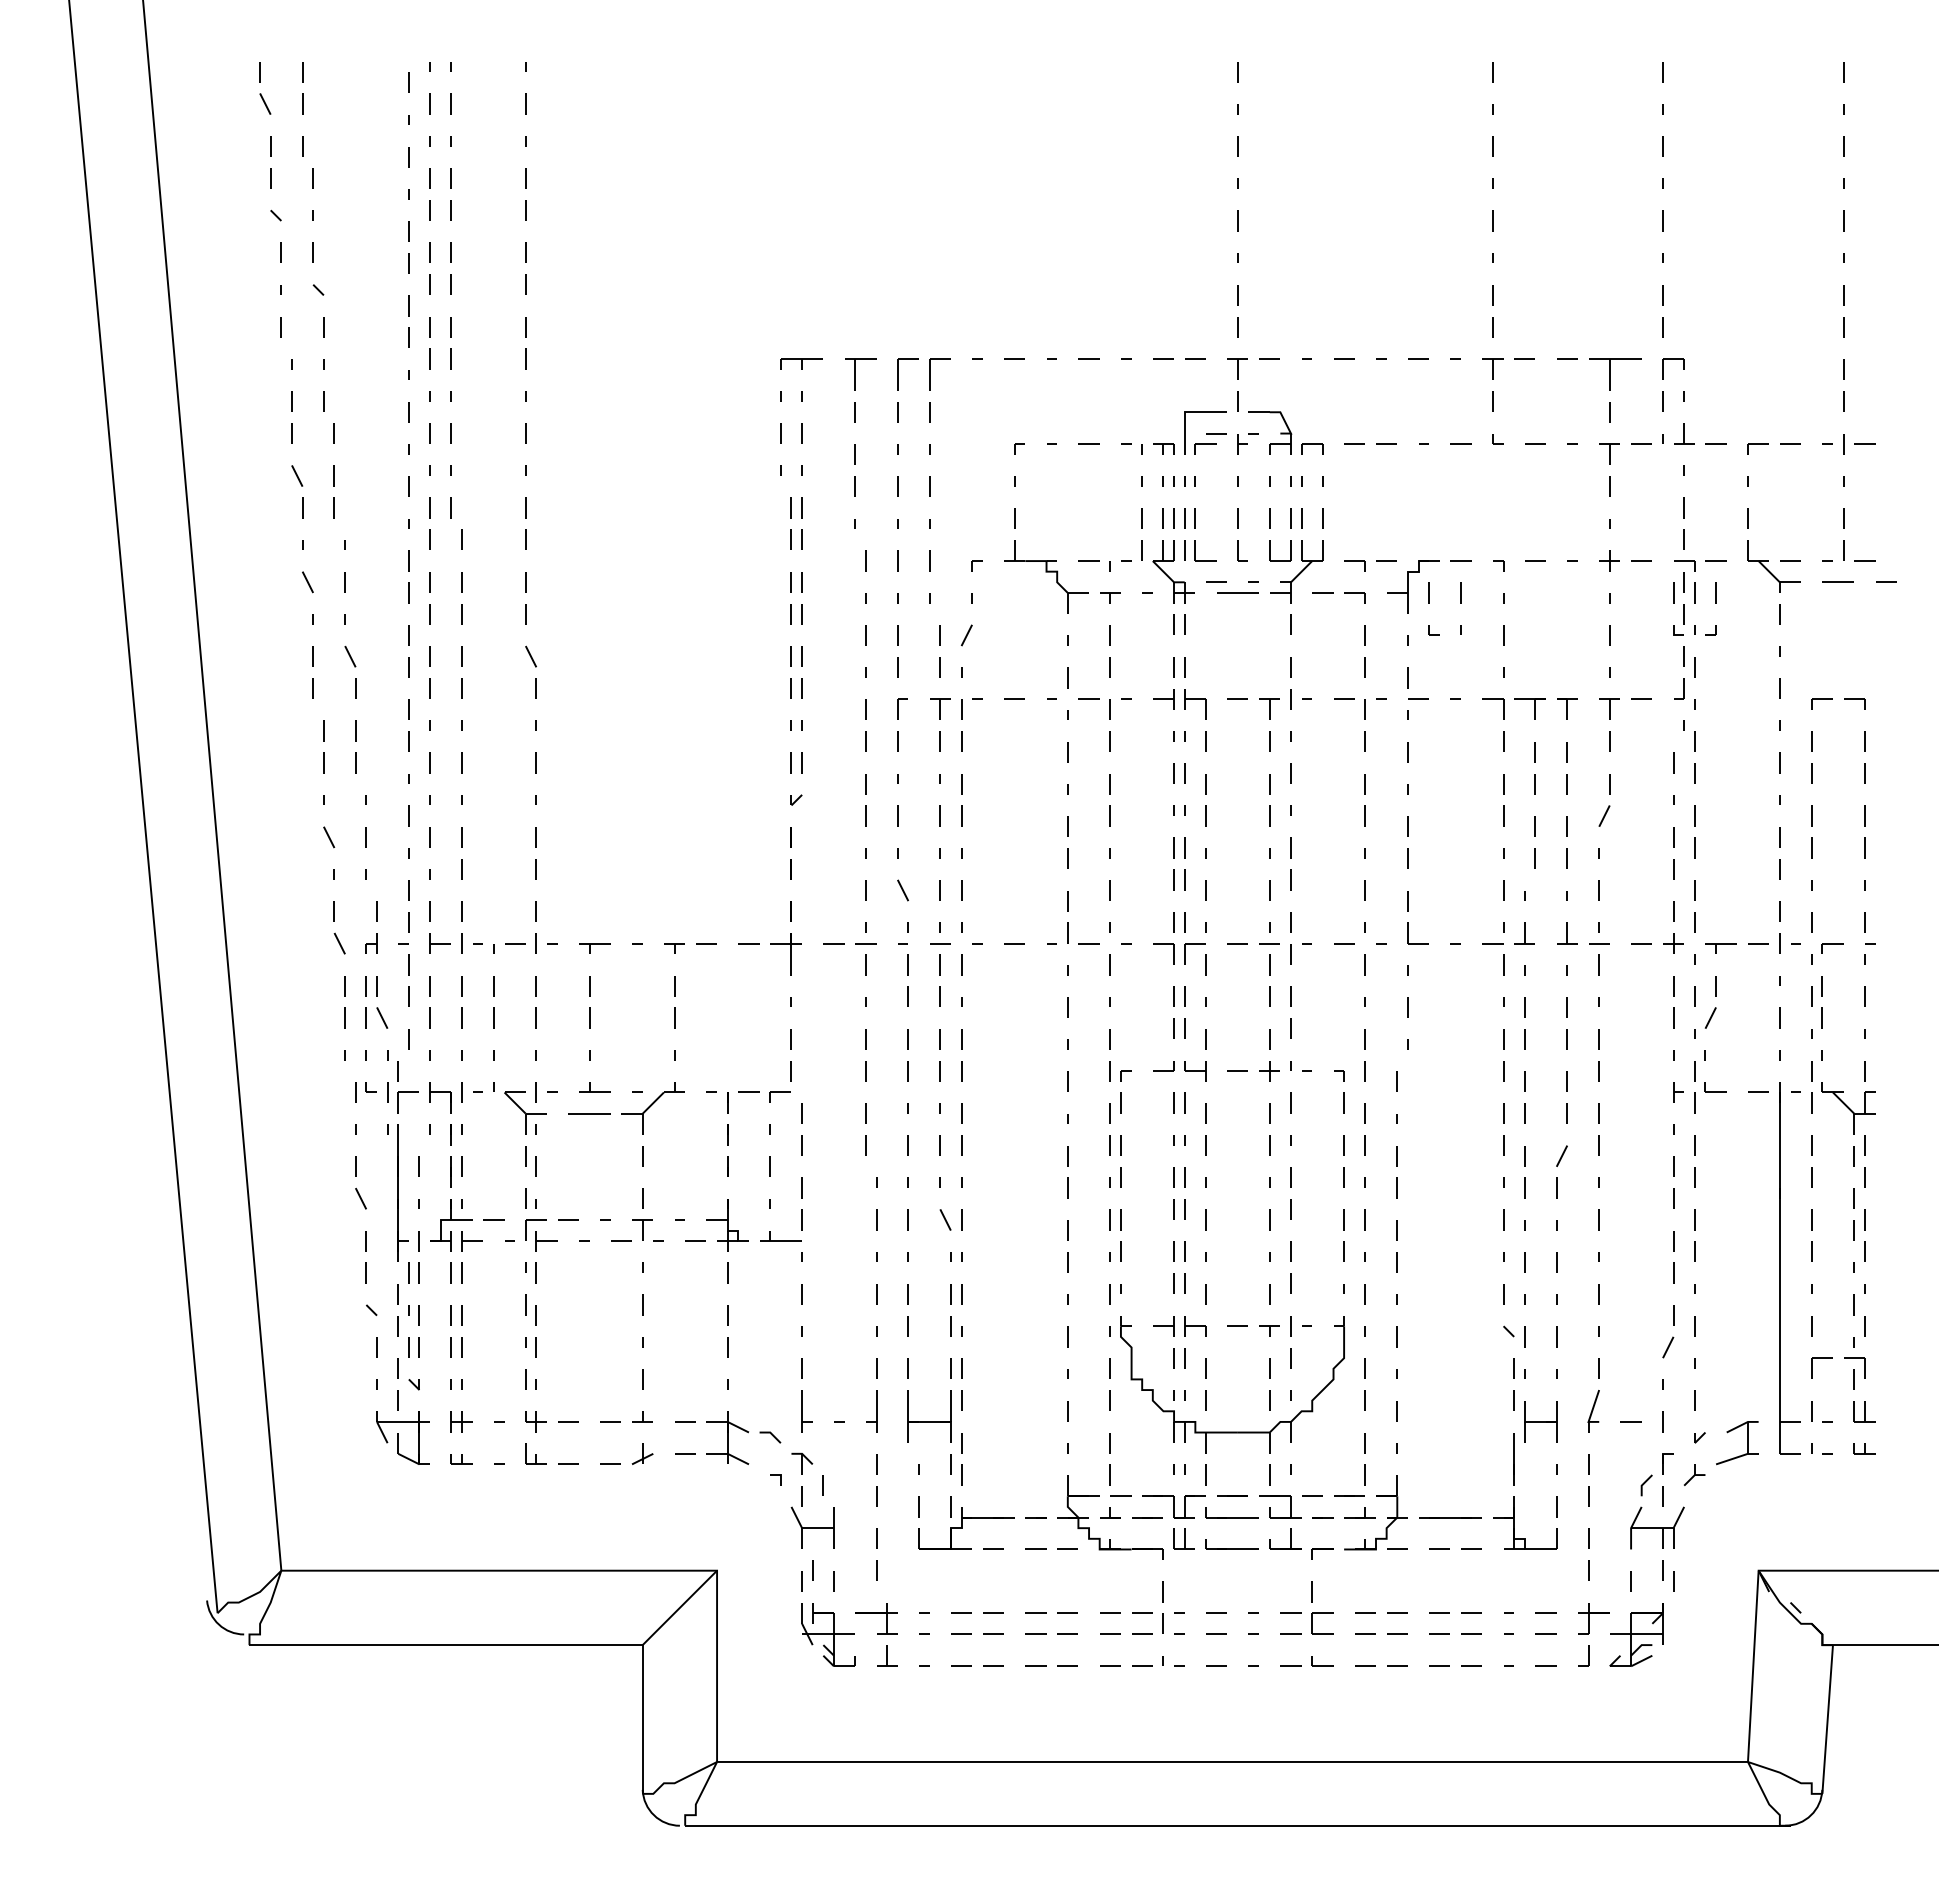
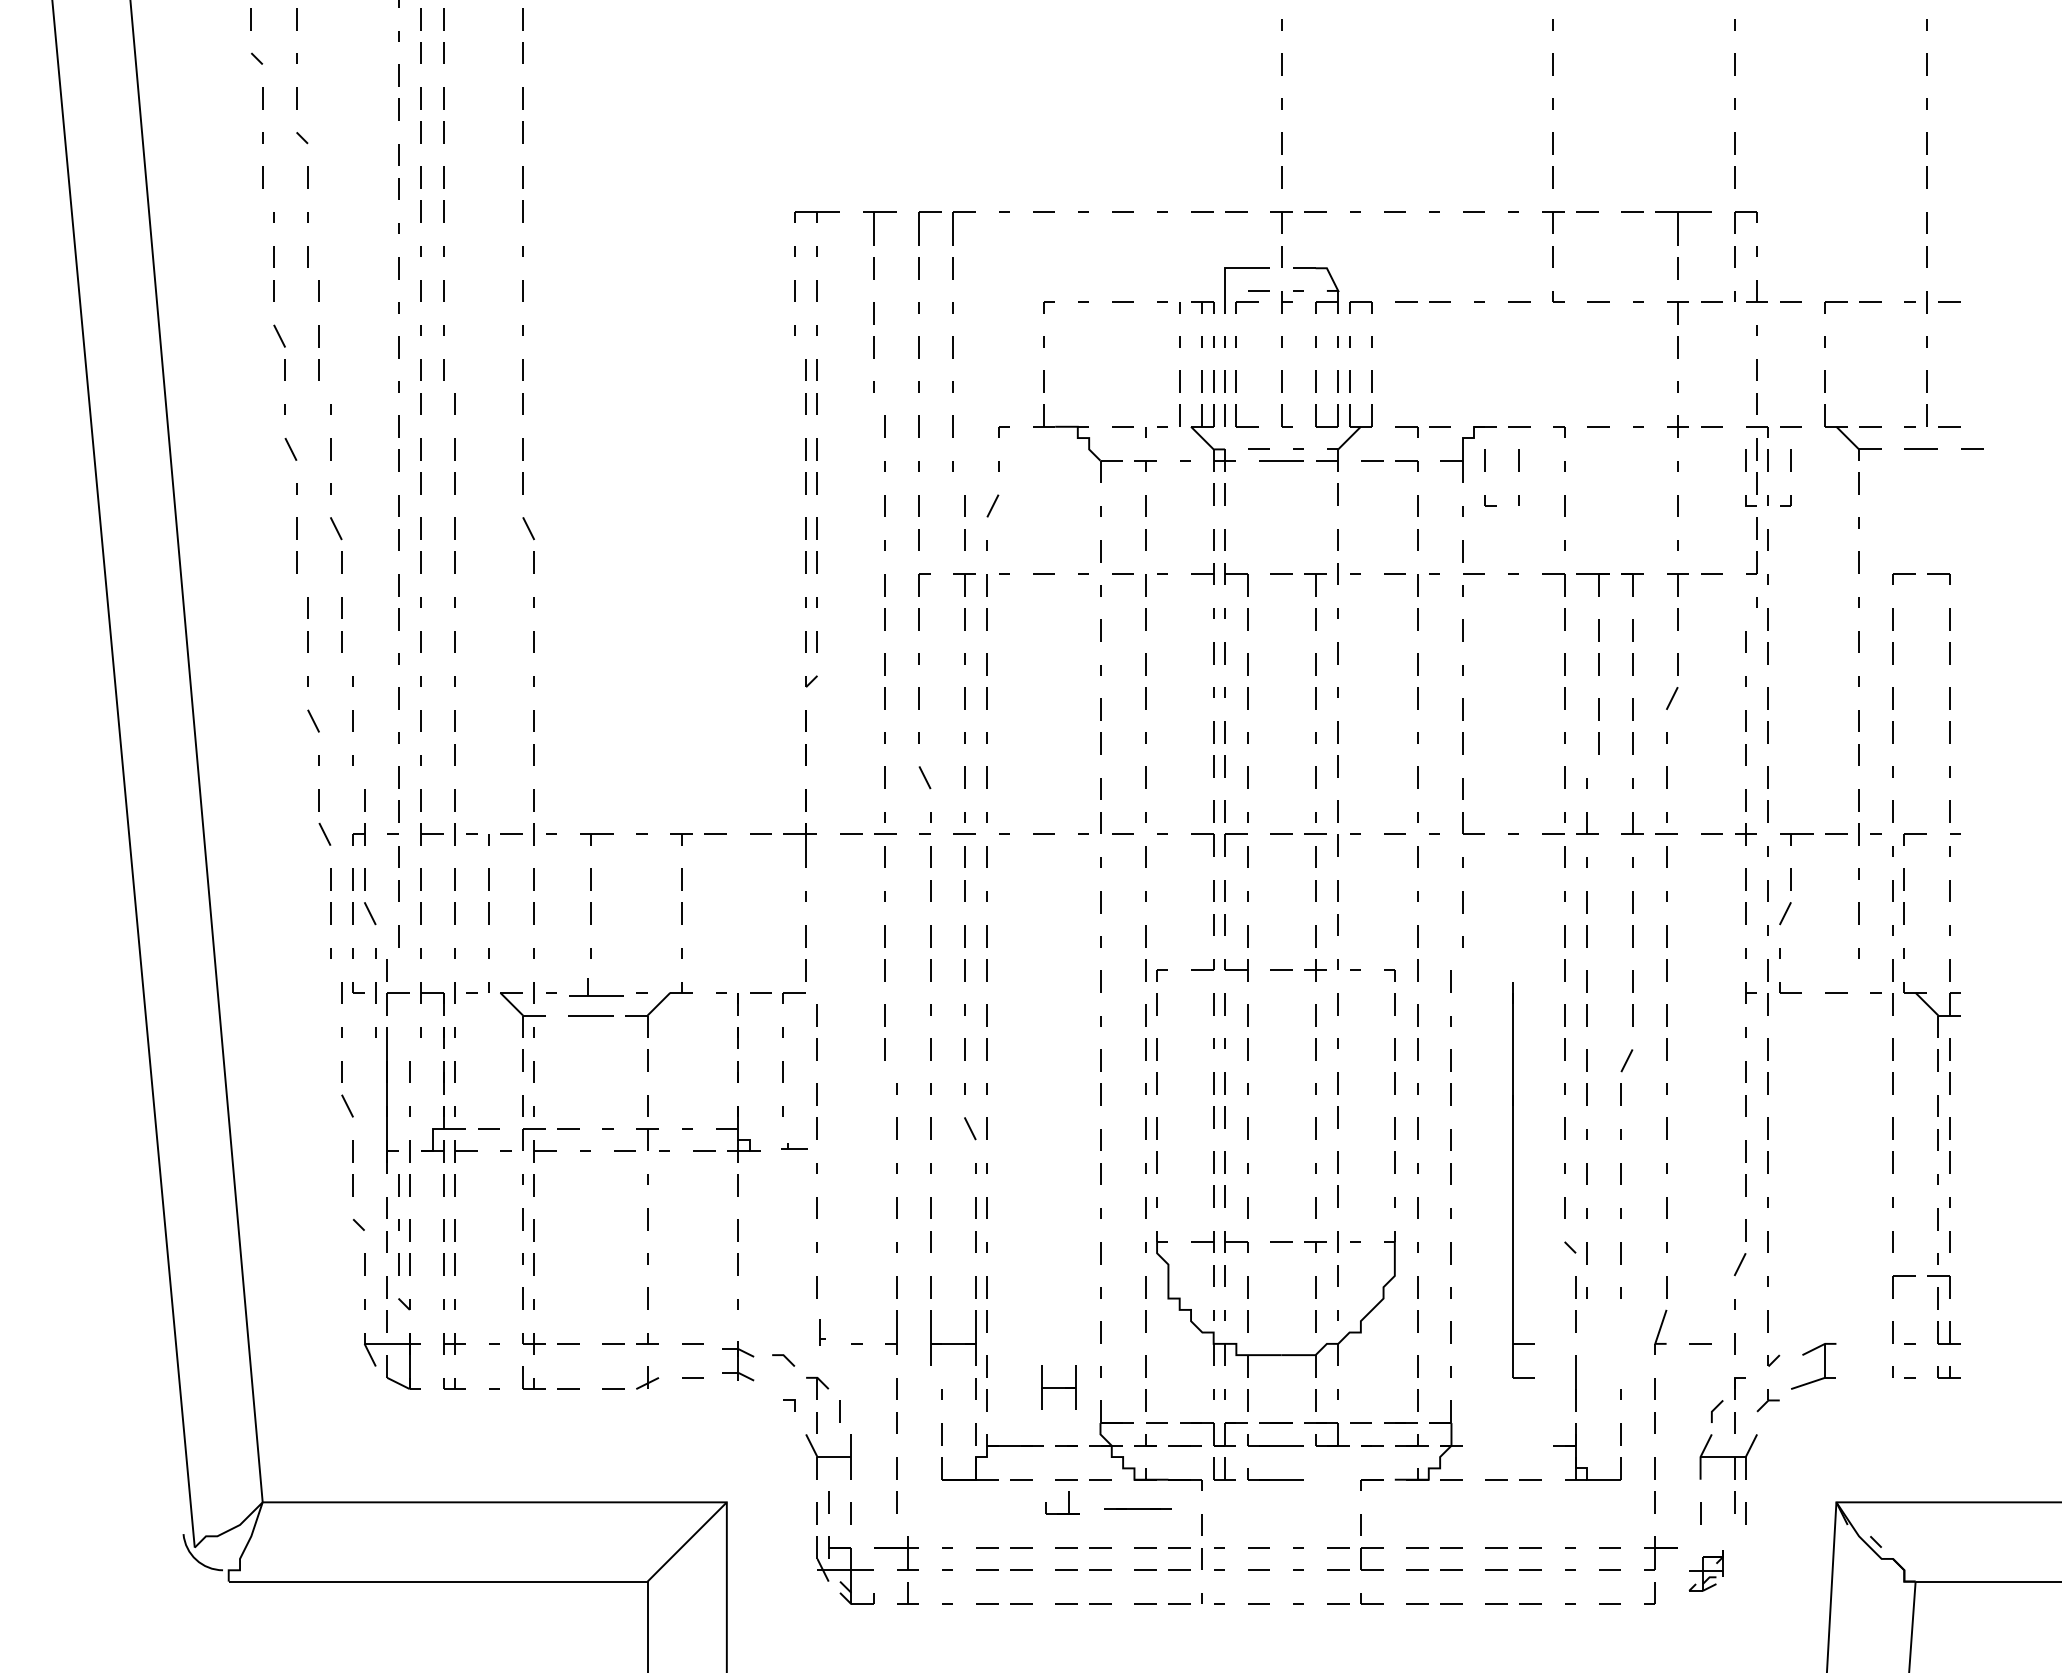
part: (594, 1087) -> (596, 987), size x1.6
part: (780, 1236) -> (794, 1146), size x0.6
part: (1780, 1268) -> (1513, 1180), moved
part: (806, 1411) -> (822, 1332), size x0.6
part: (1540, 1421) -> (1058, 1387), moved
part: (727, 1437) -> (737, 1360), size x0.7
line: (1450, 1517) -> (1138, 1508), moved
part: (1285, 1538) -> (1062, 1502), moved
part: (1636, 1634) -> (1706, 1570), size x0.6

